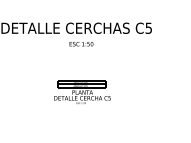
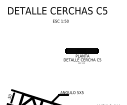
part: (82, 91) -> (82, 55), moved

